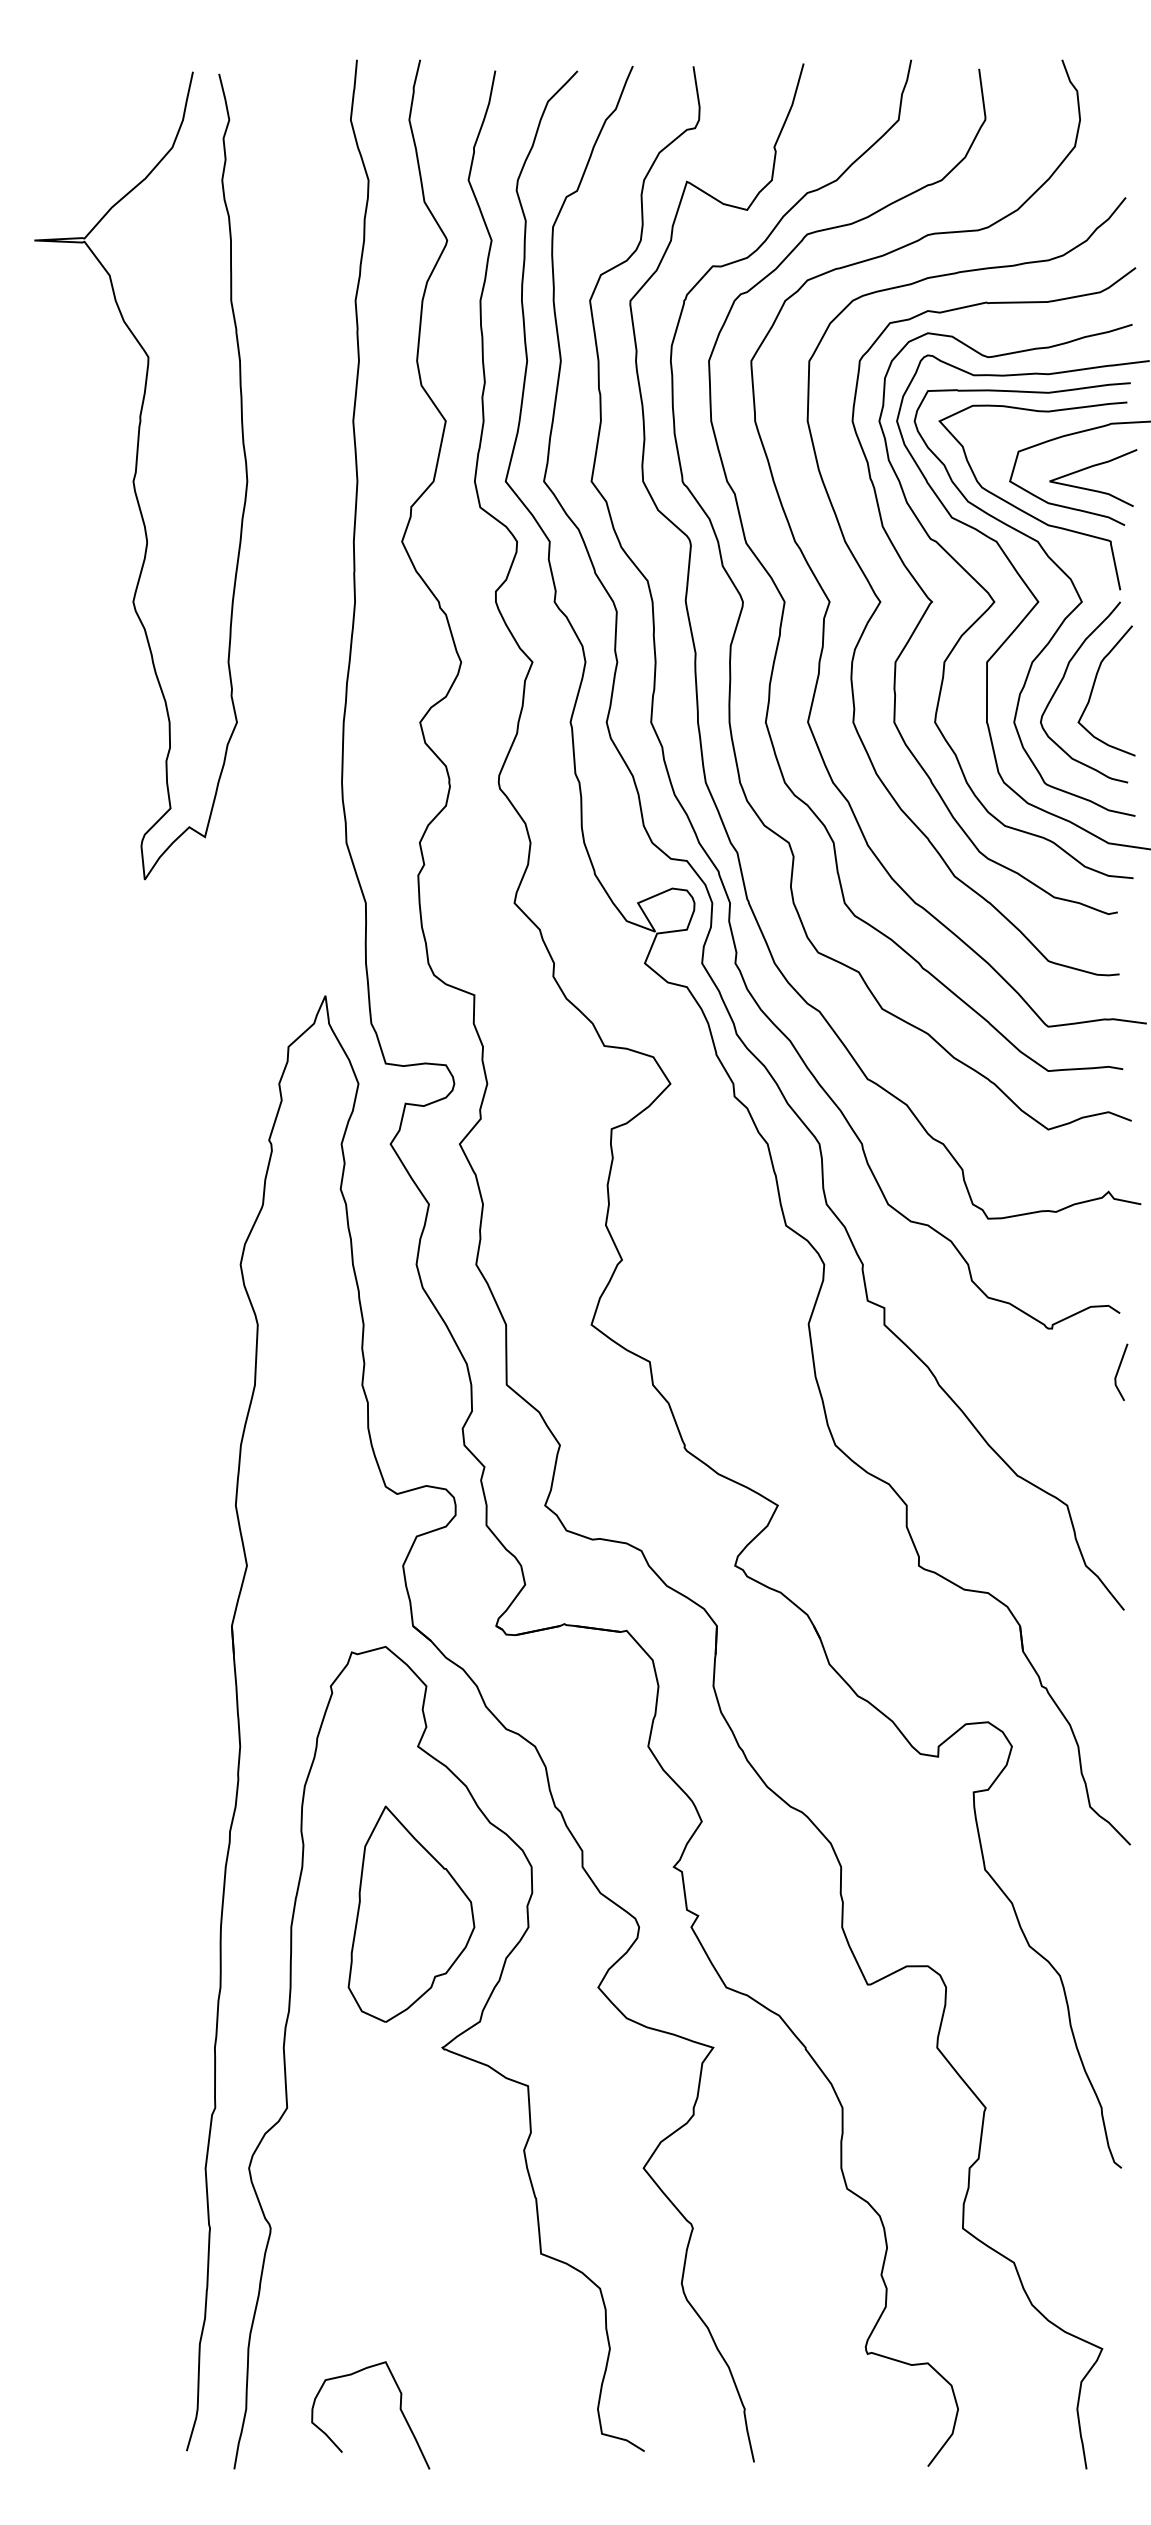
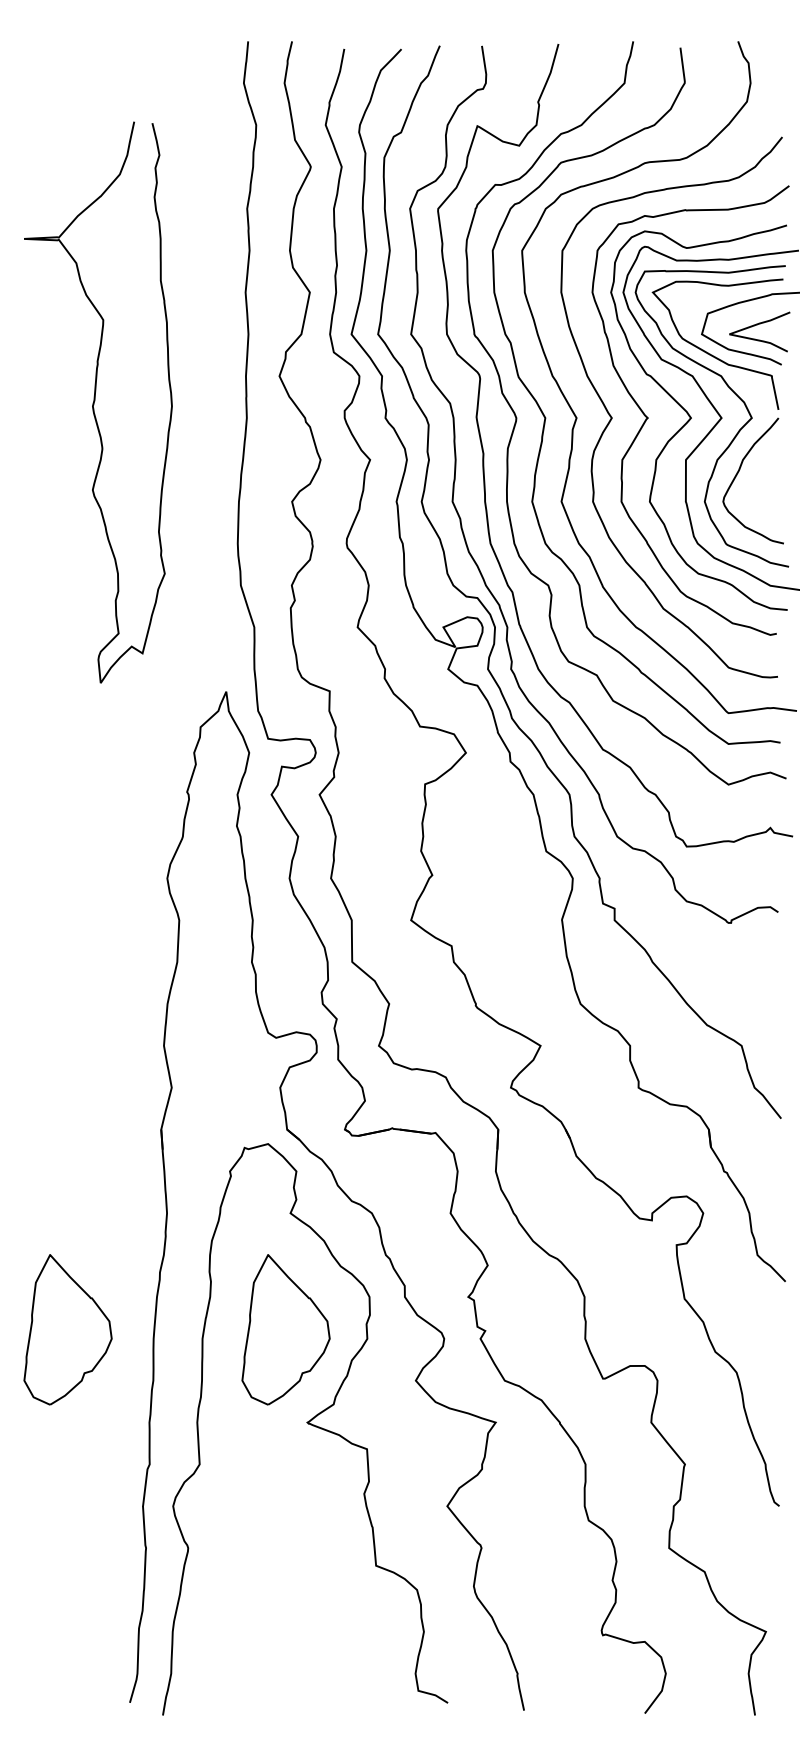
curve: (137, 474) -> (95, 401), moved
curve: (1094, 688) -> (760, 478), removed
line: (1118, 1372) -> (777, 953), removed
part: (96, 1913) -> (67, 1329), added
curve: (399, 2410) -> (277, 1674), removed

